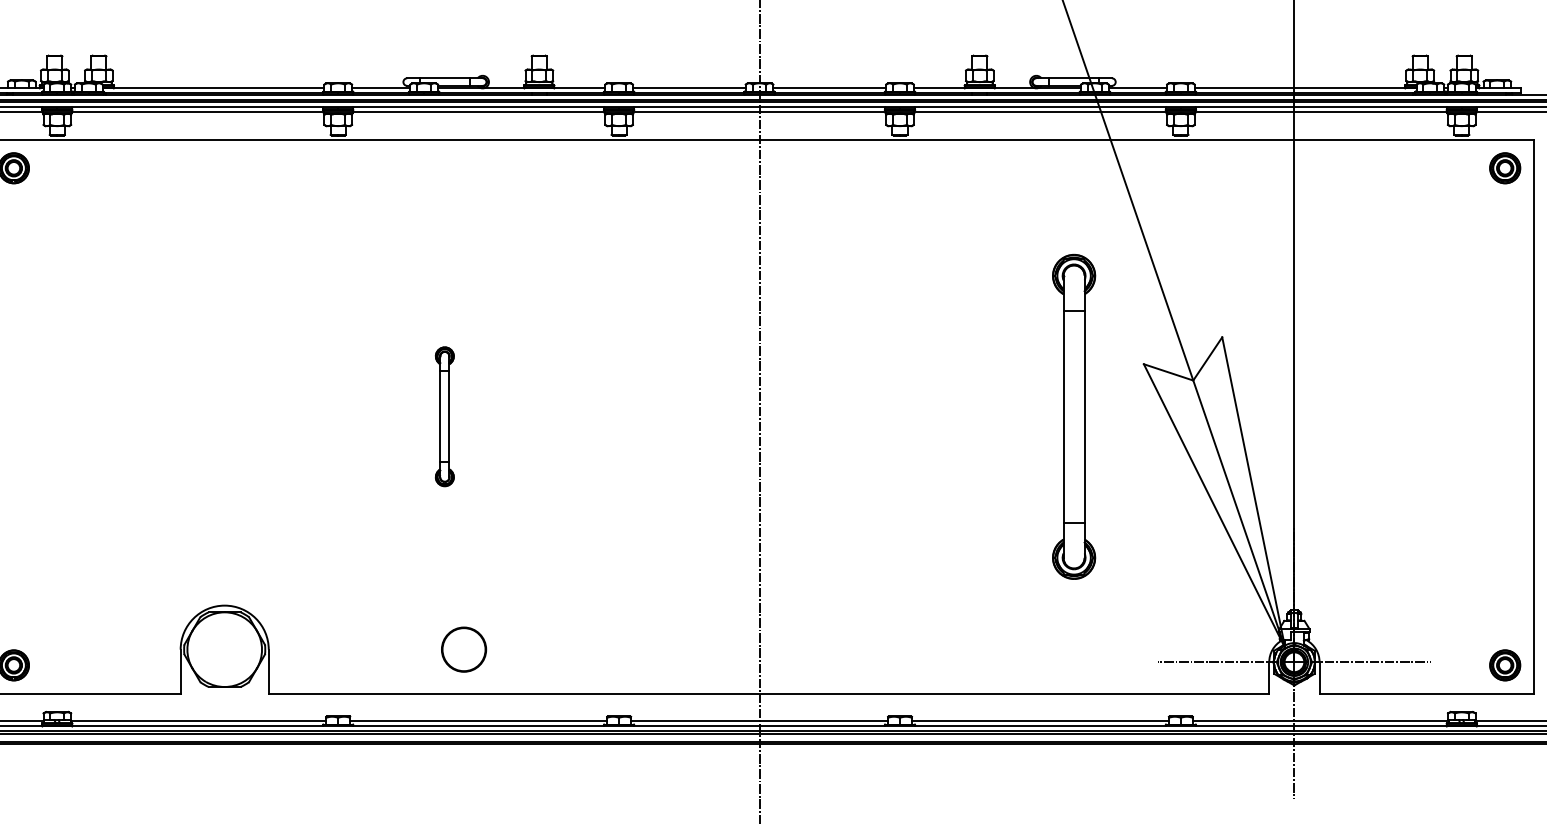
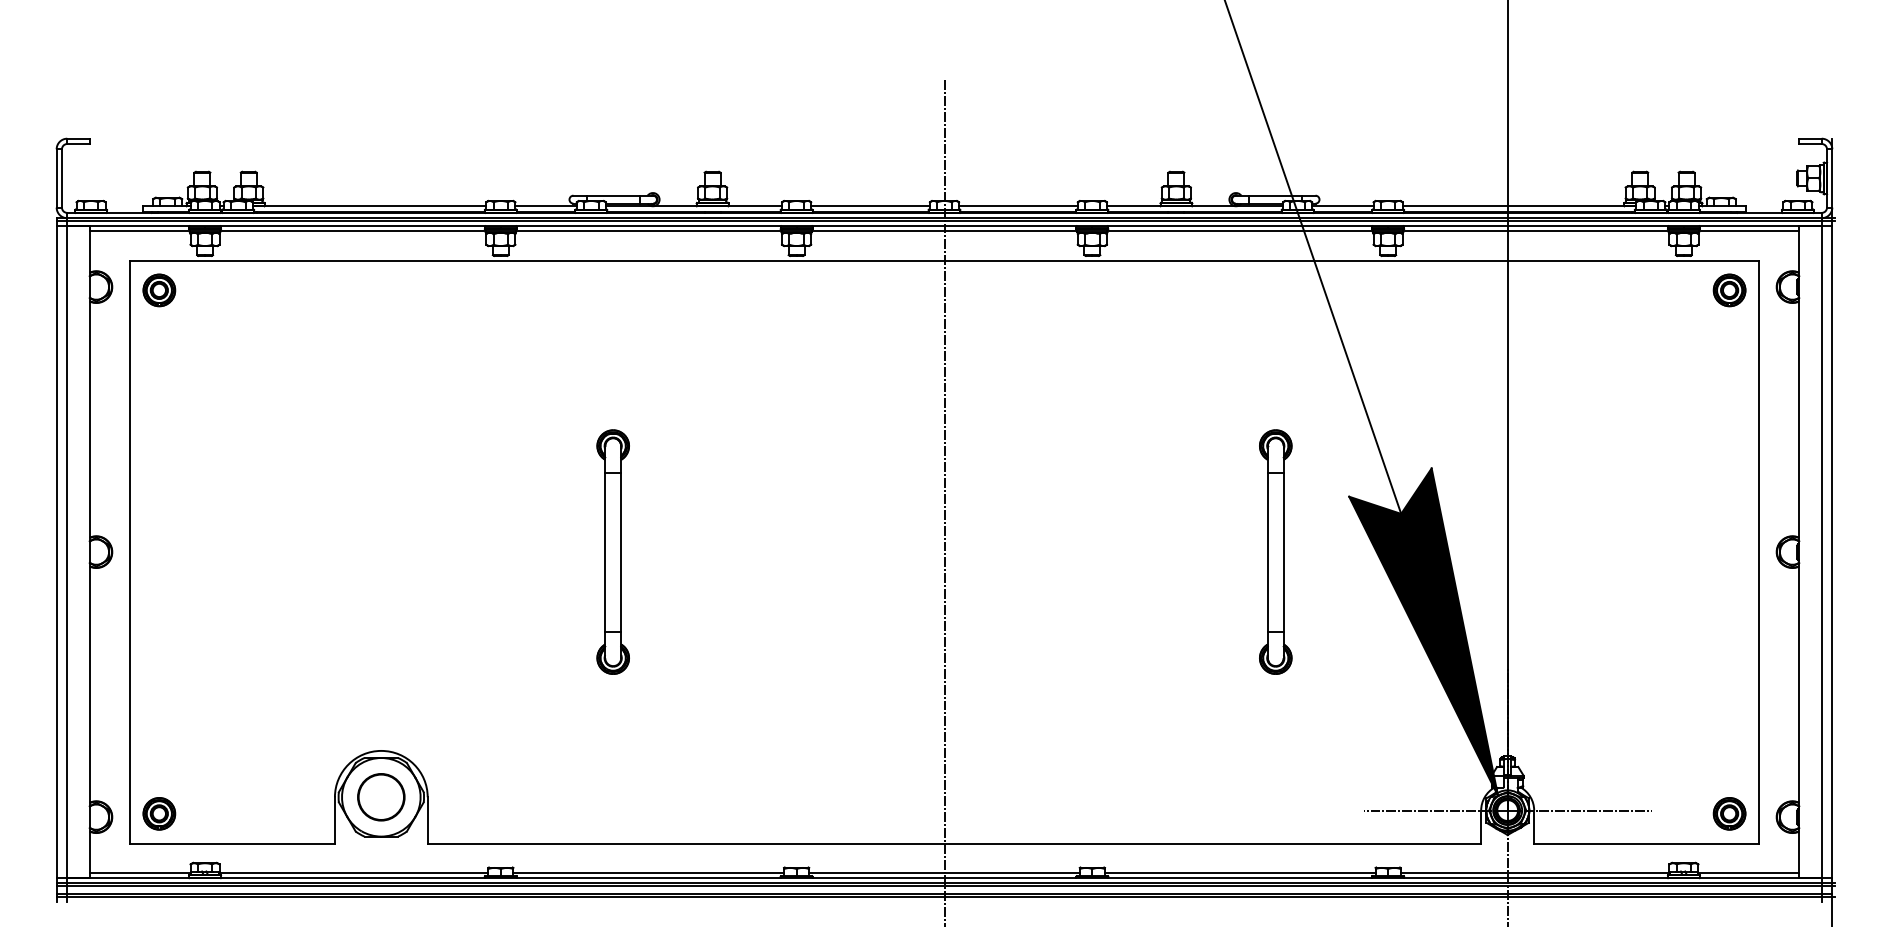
part: (444, 416) -> (612, 551), size x1.67
part: (1073, 416) -> (1275, 551), size x0.71
fill: (1214, 492) -> (1423, 631), added
circle: (464, 649) -> (381, 797), moved

